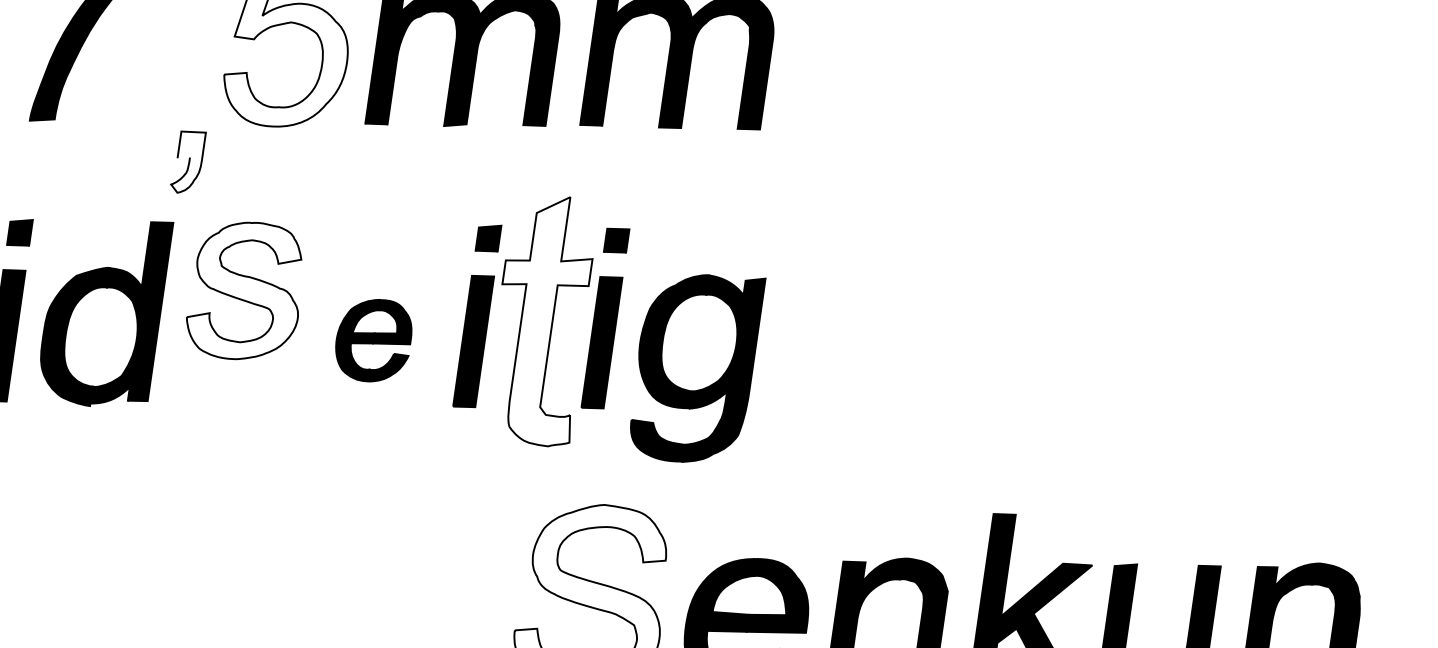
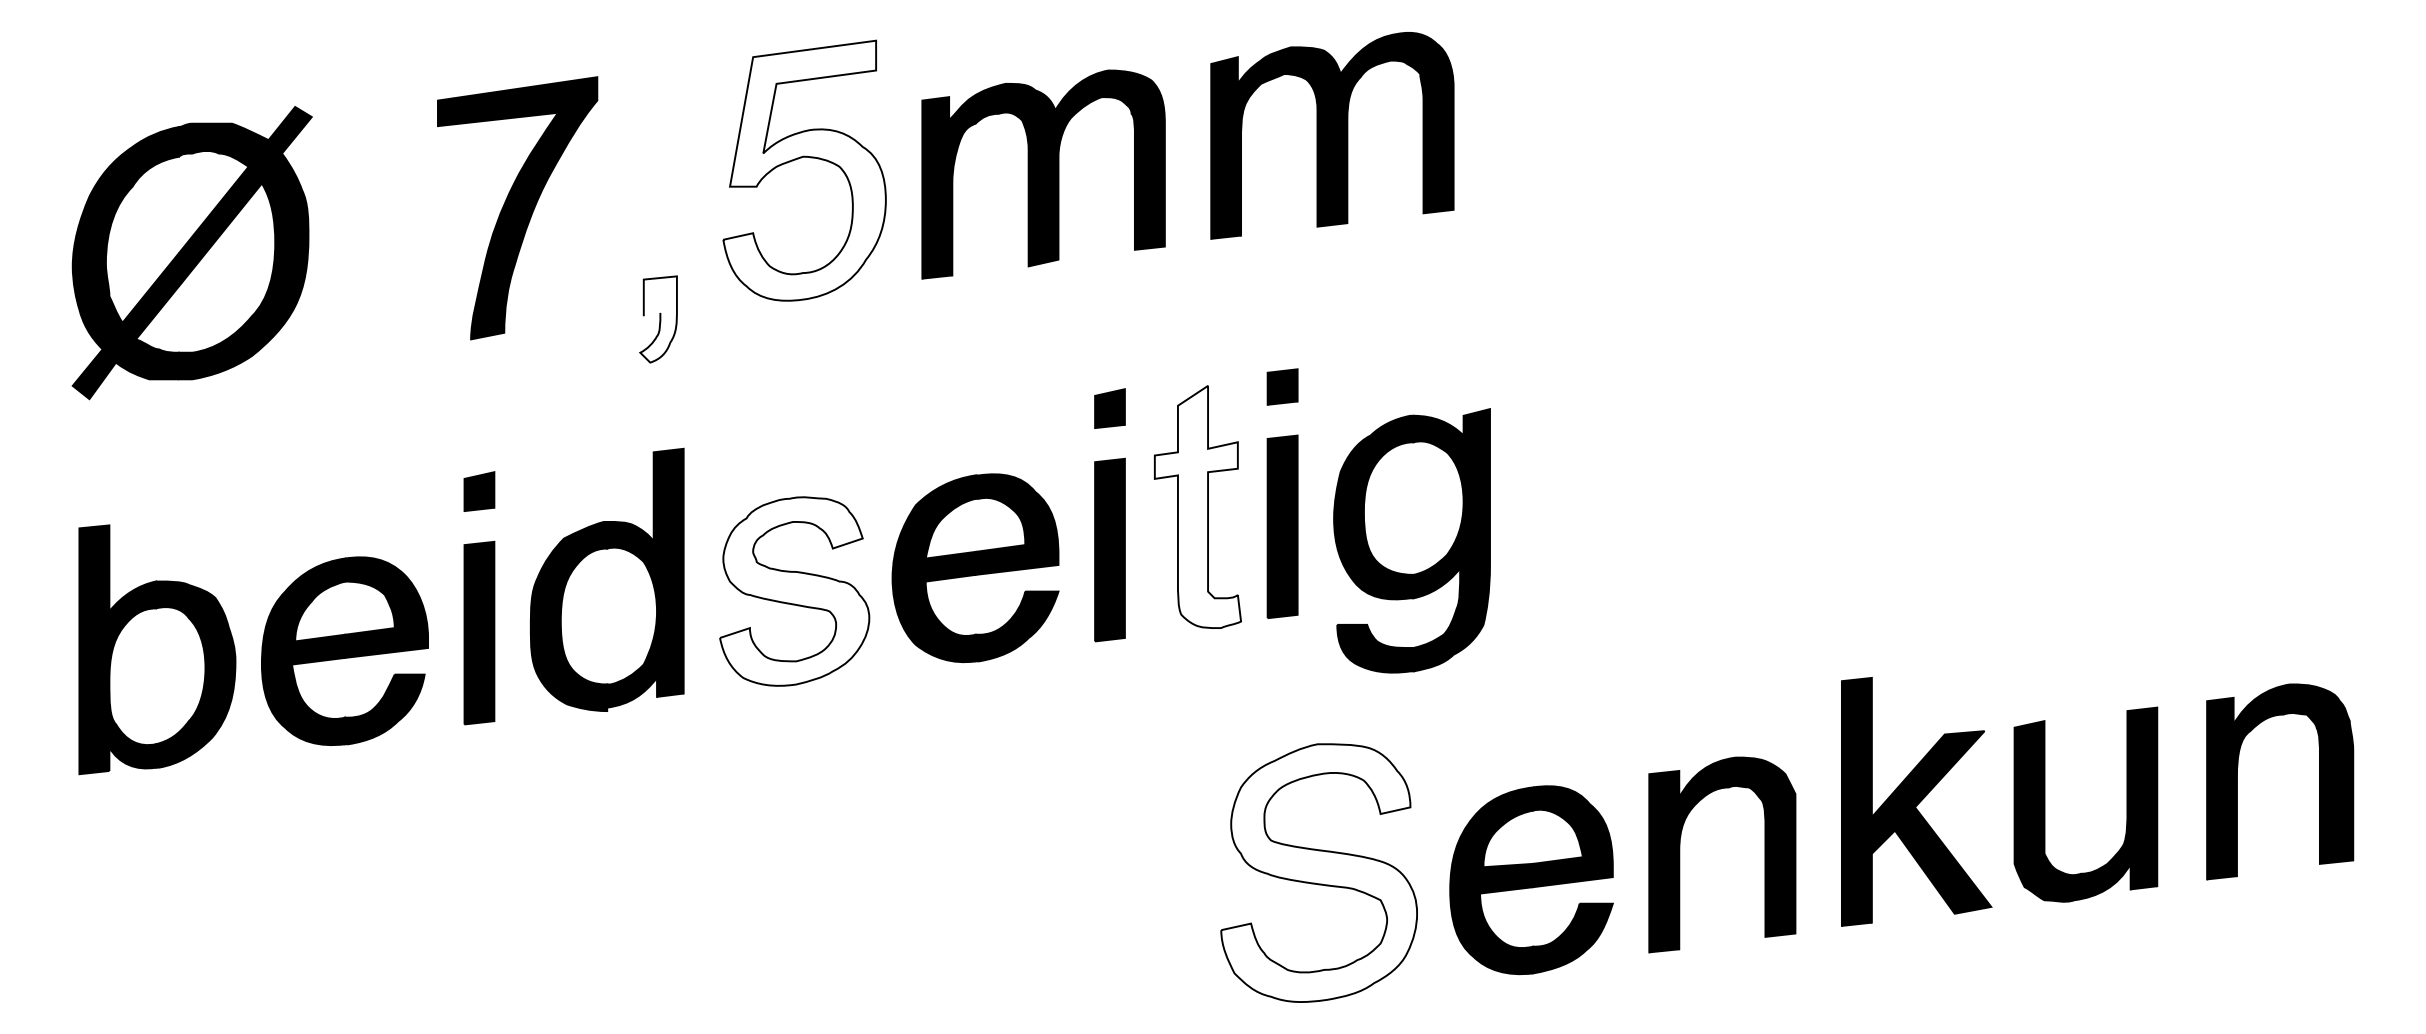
curve: (188, 162) -> (659, 319), moved
part: (246, 291) -> (794, 591), moved
part: (542, 318) -> (1197, 506), size x0.71
part: (373, 340) -> (975, 567), size x1.67

